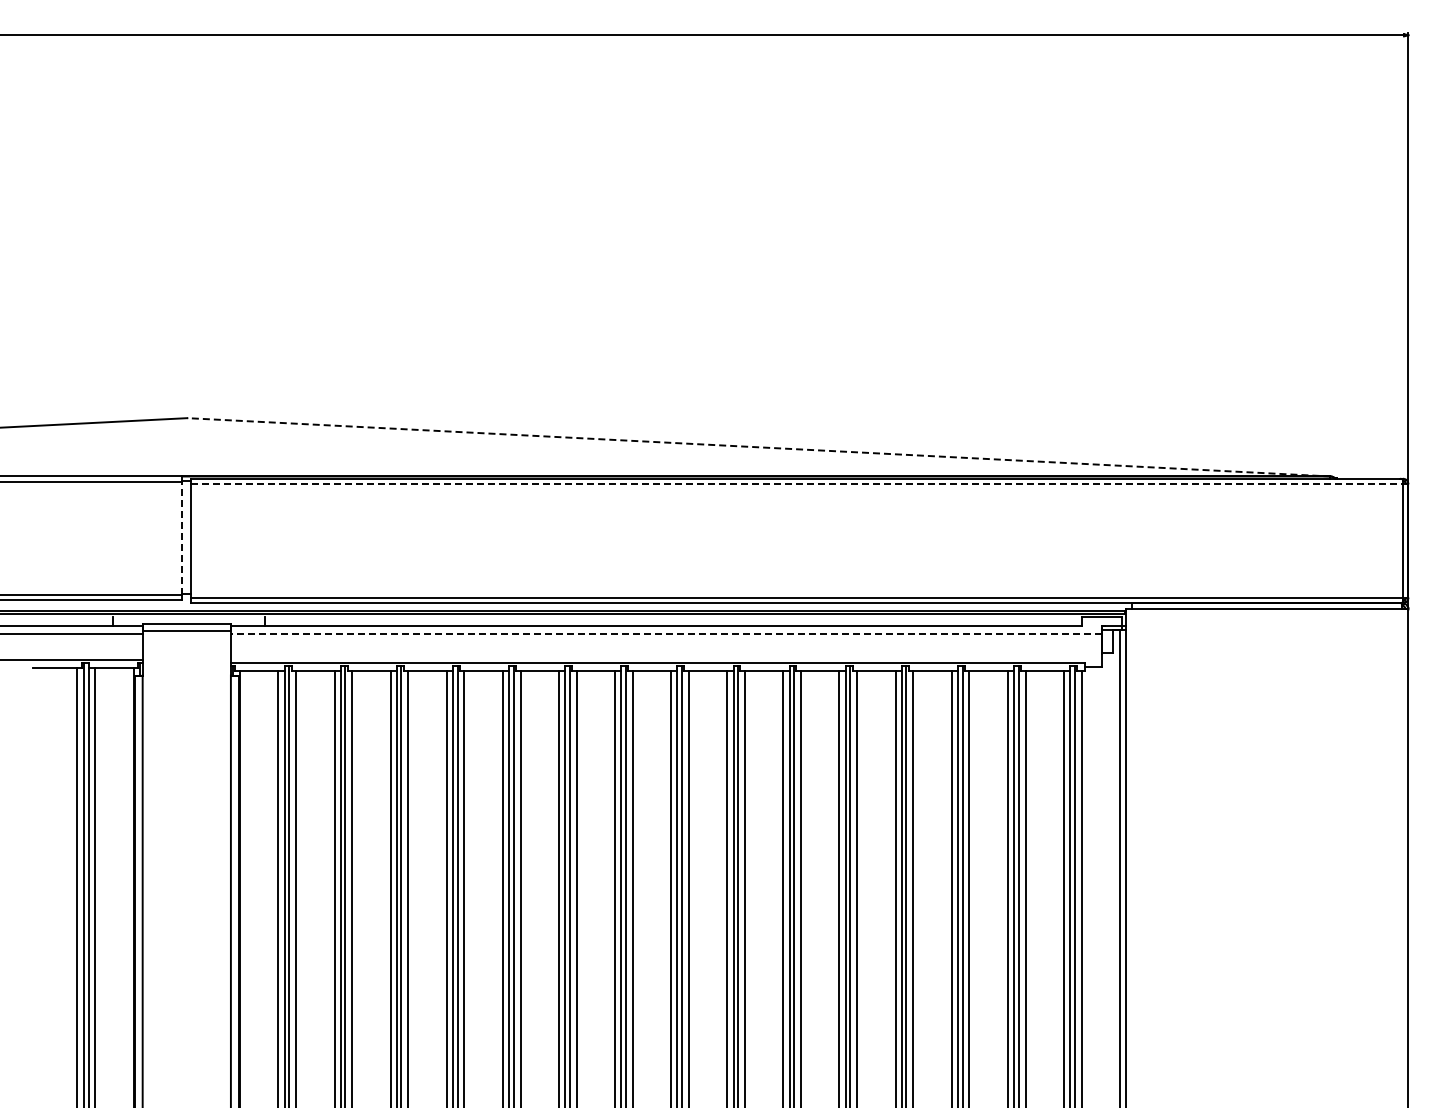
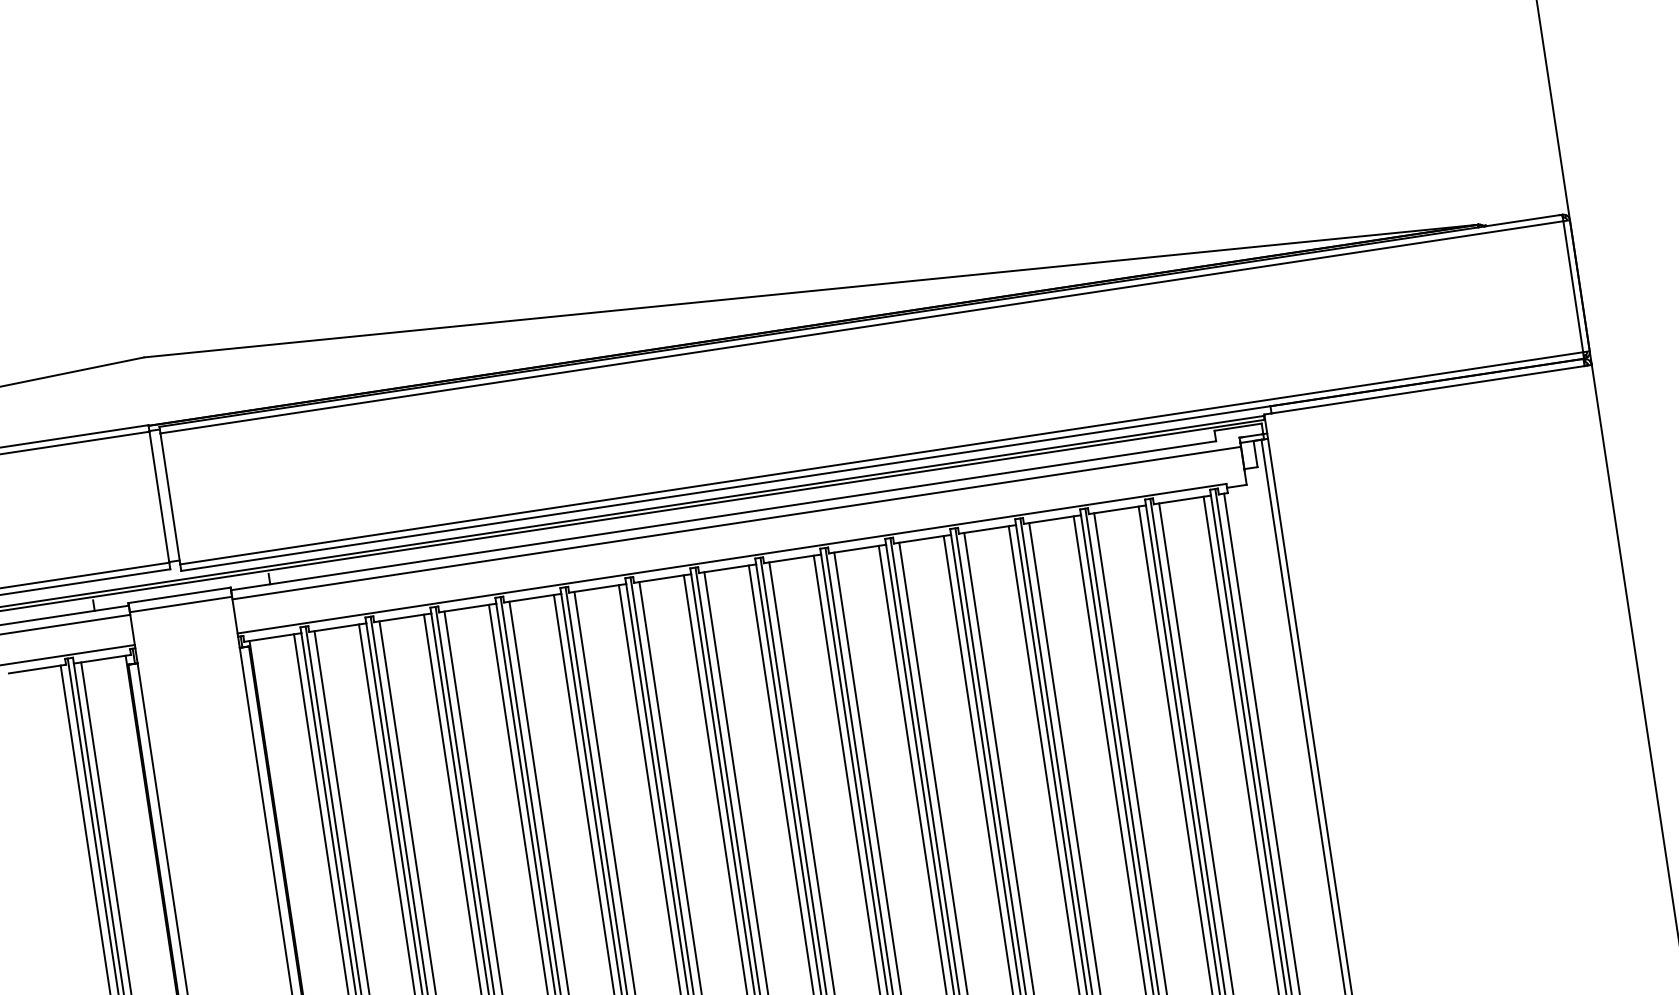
line: (758, 447) -> (810, 291), dashed -> solid
line: (797, 484) -> (862, 327), dashed -> solid
line: (182, 538) -> (159, 497), dashed -> solid
line: (665, 633) -> (735, 523), dashed -> solid

